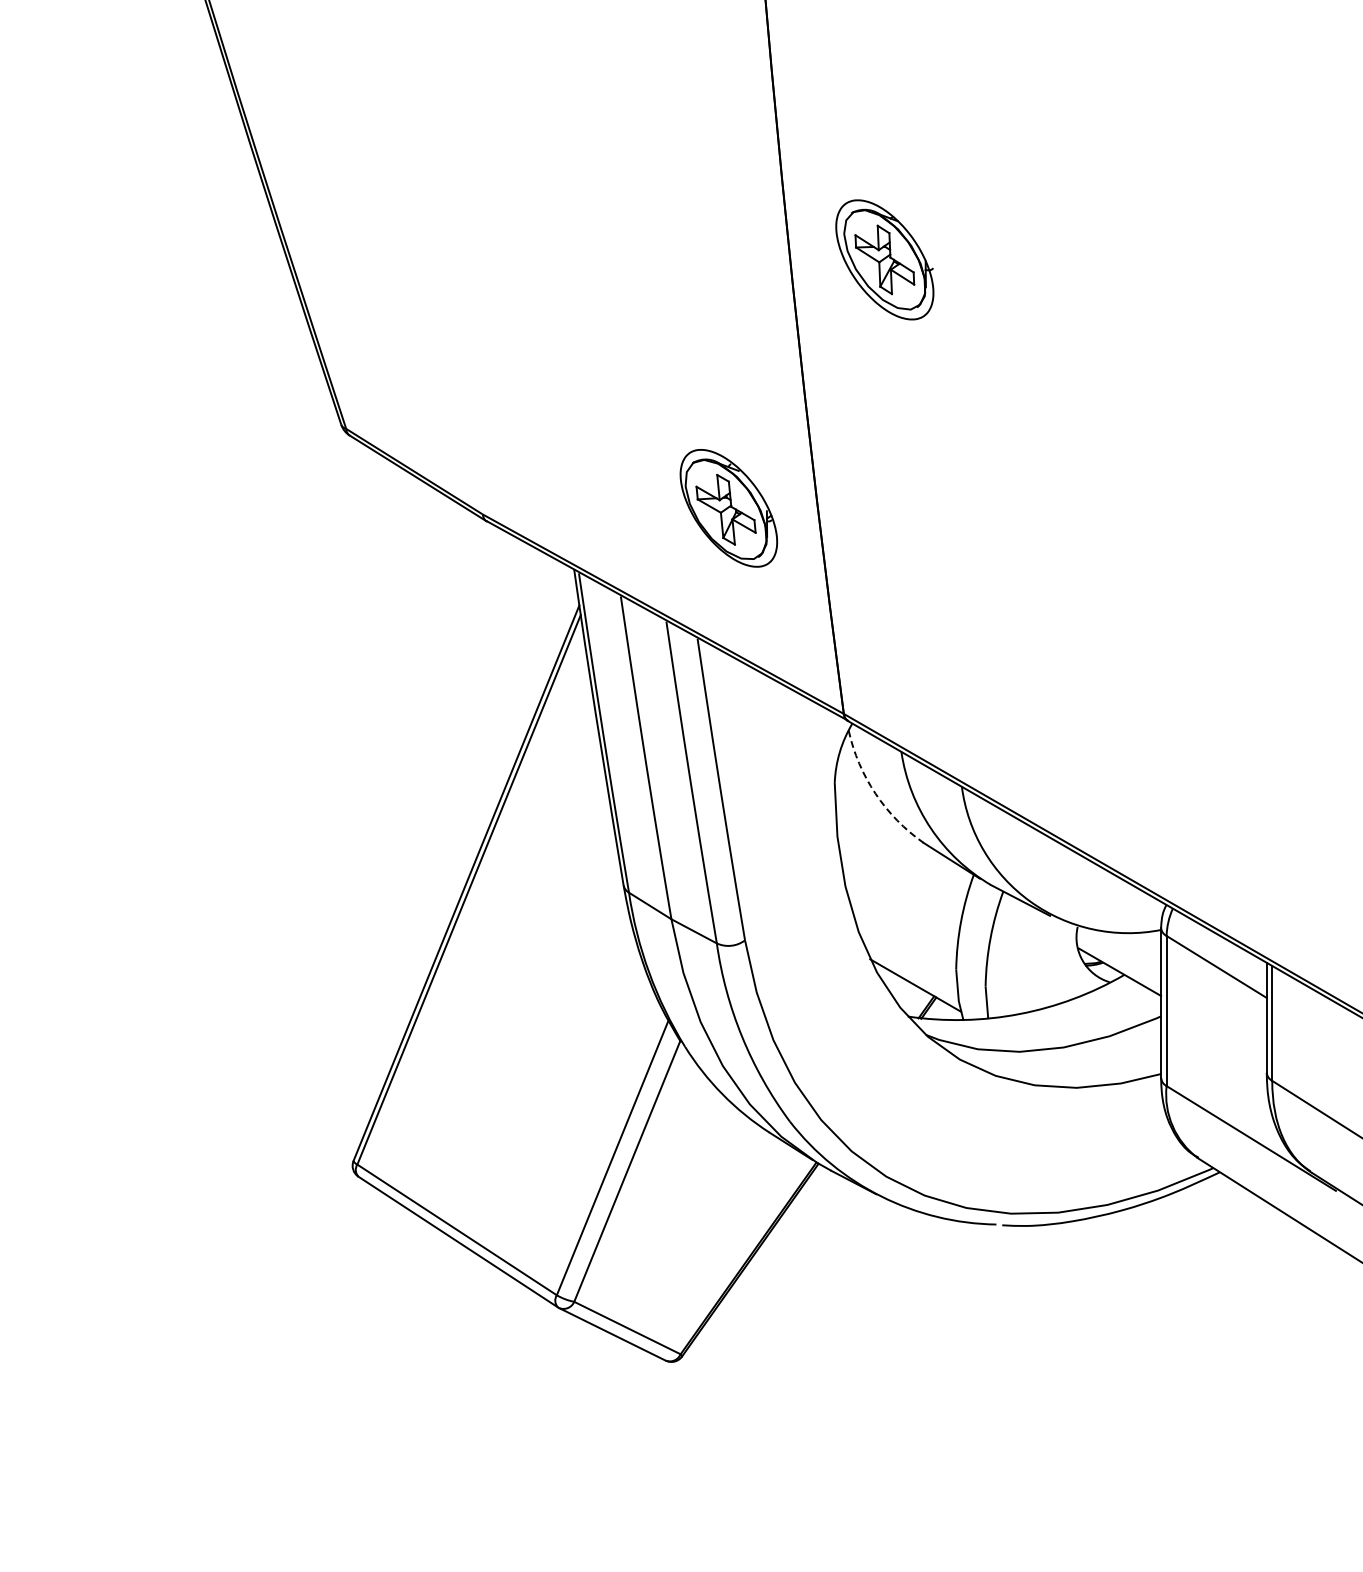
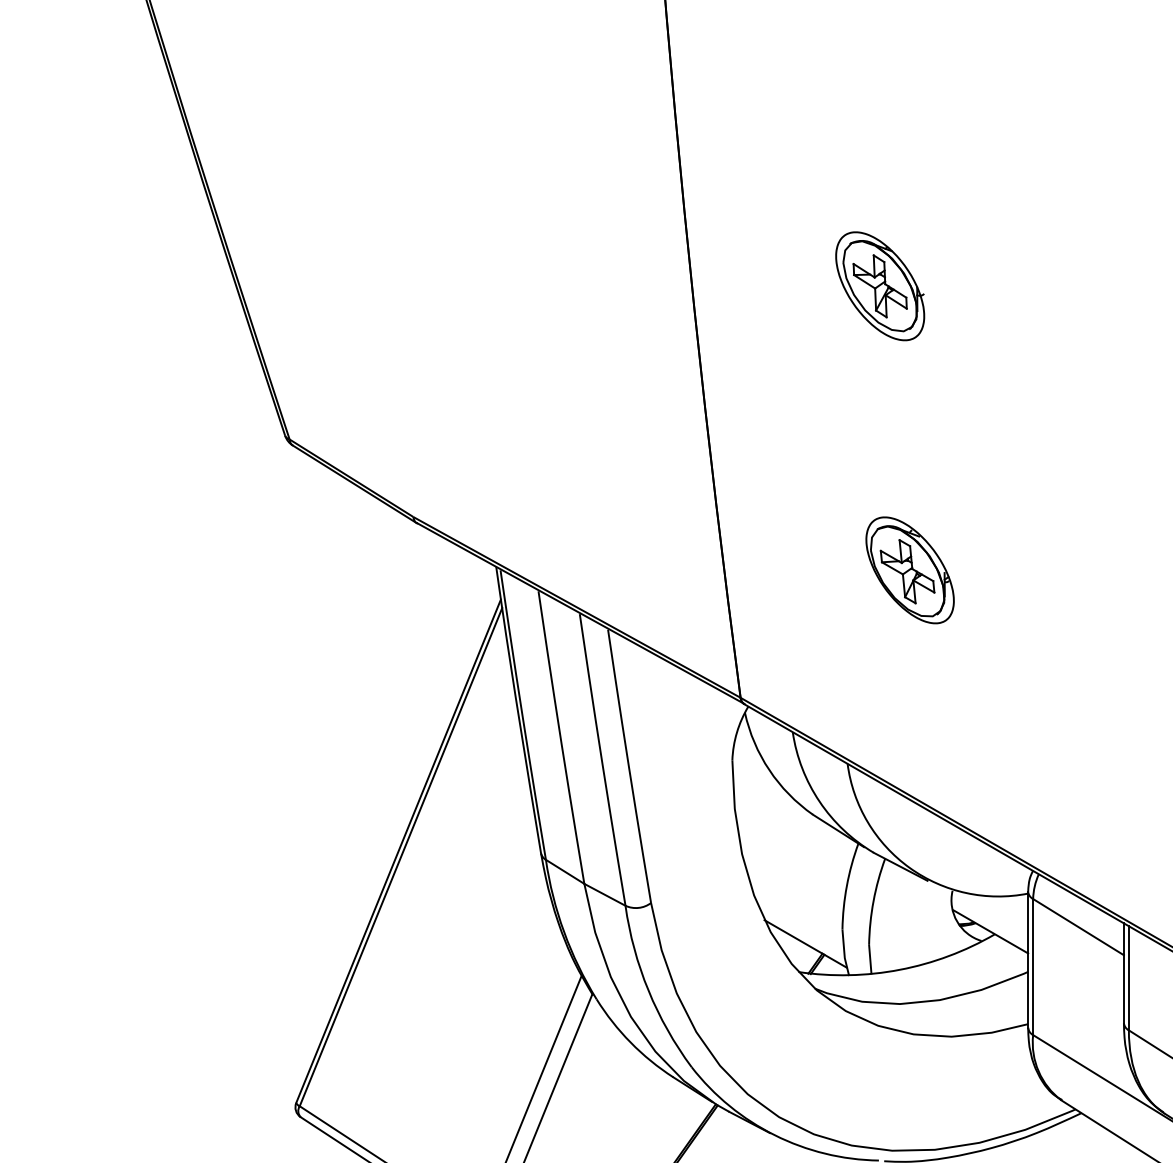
part: (884, 259) -> (879, 285), moved
part: (728, 508) -> (909, 570), moved
arc: (875, 793) -> (769, 769), dashed -> solid

